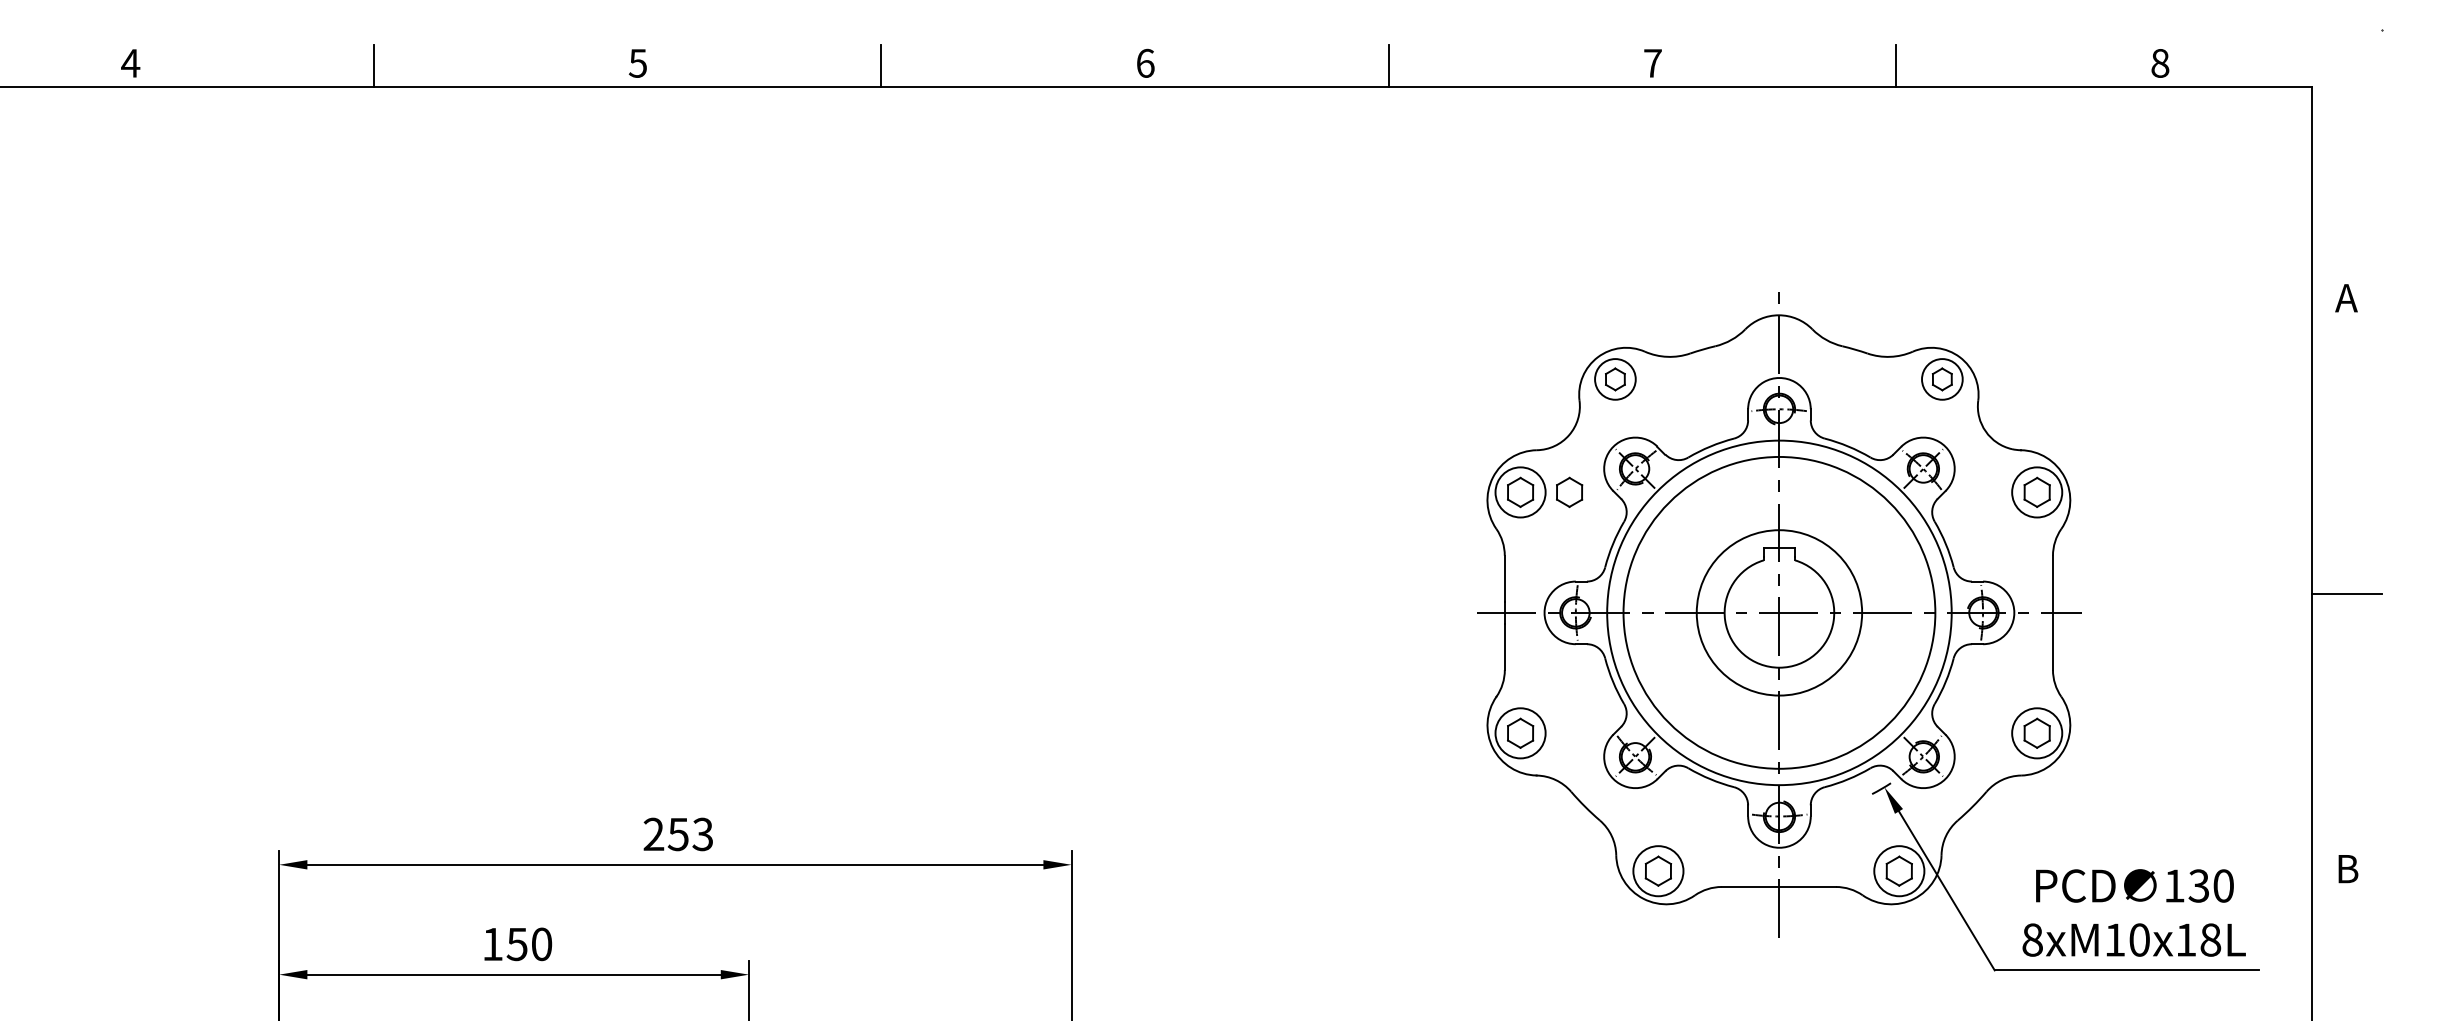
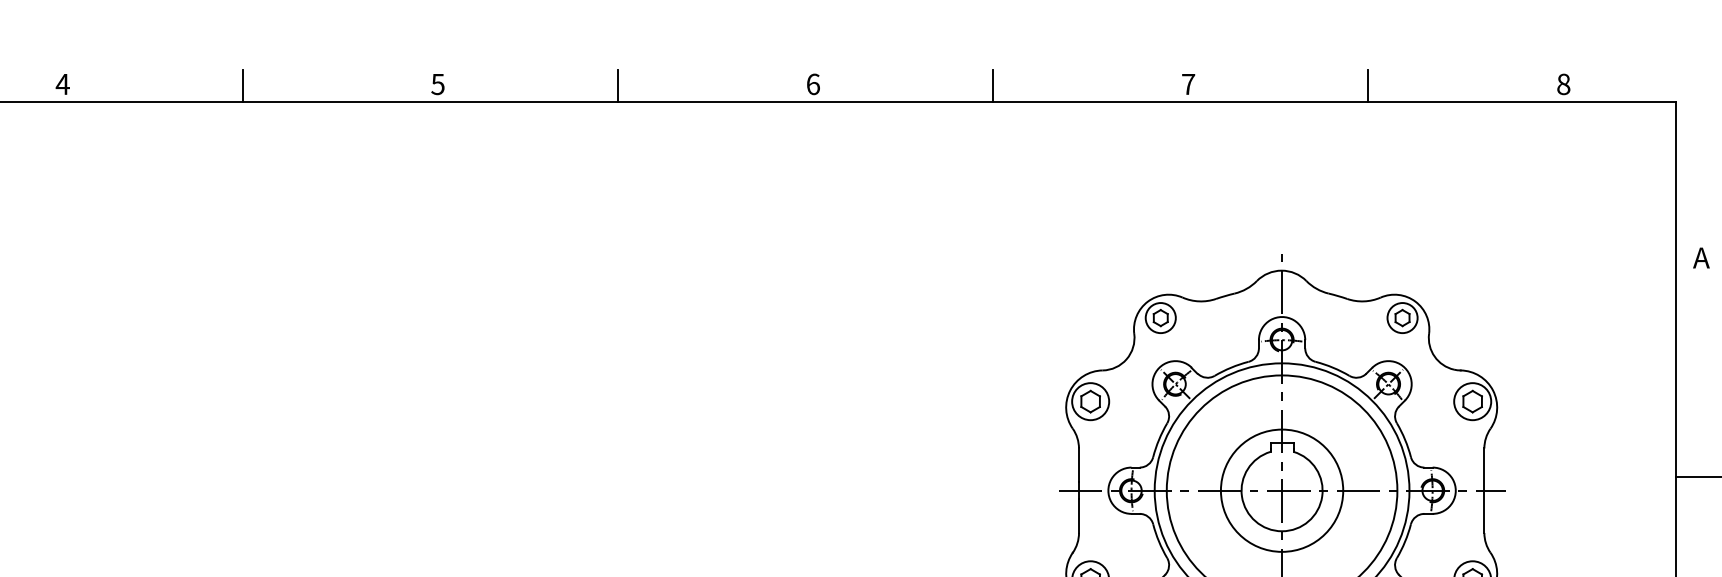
part: (1569, 491) -> (1126, 400), removed

